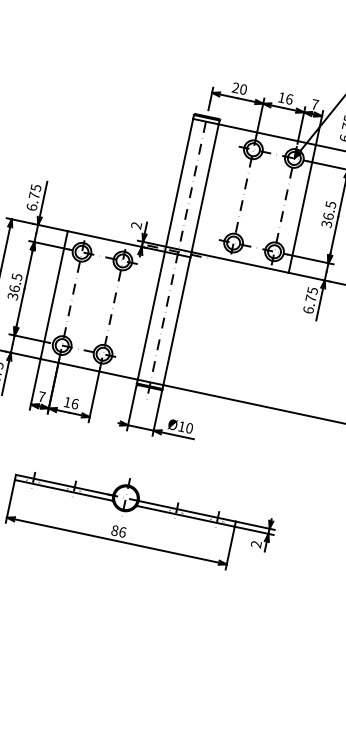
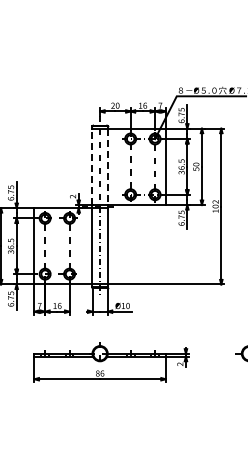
line: (179, 182) -> (92, 166), solid -> dashed
line: (204, 189) -> (107, 167), solid -> dashed

